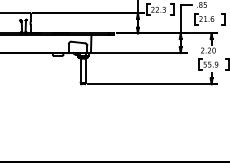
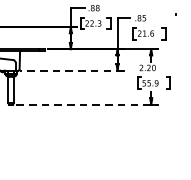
line: (138, 53) -> (71, 71), solid -> dashed
line: (152, 84) -> (86, 105), solid -> dashed

